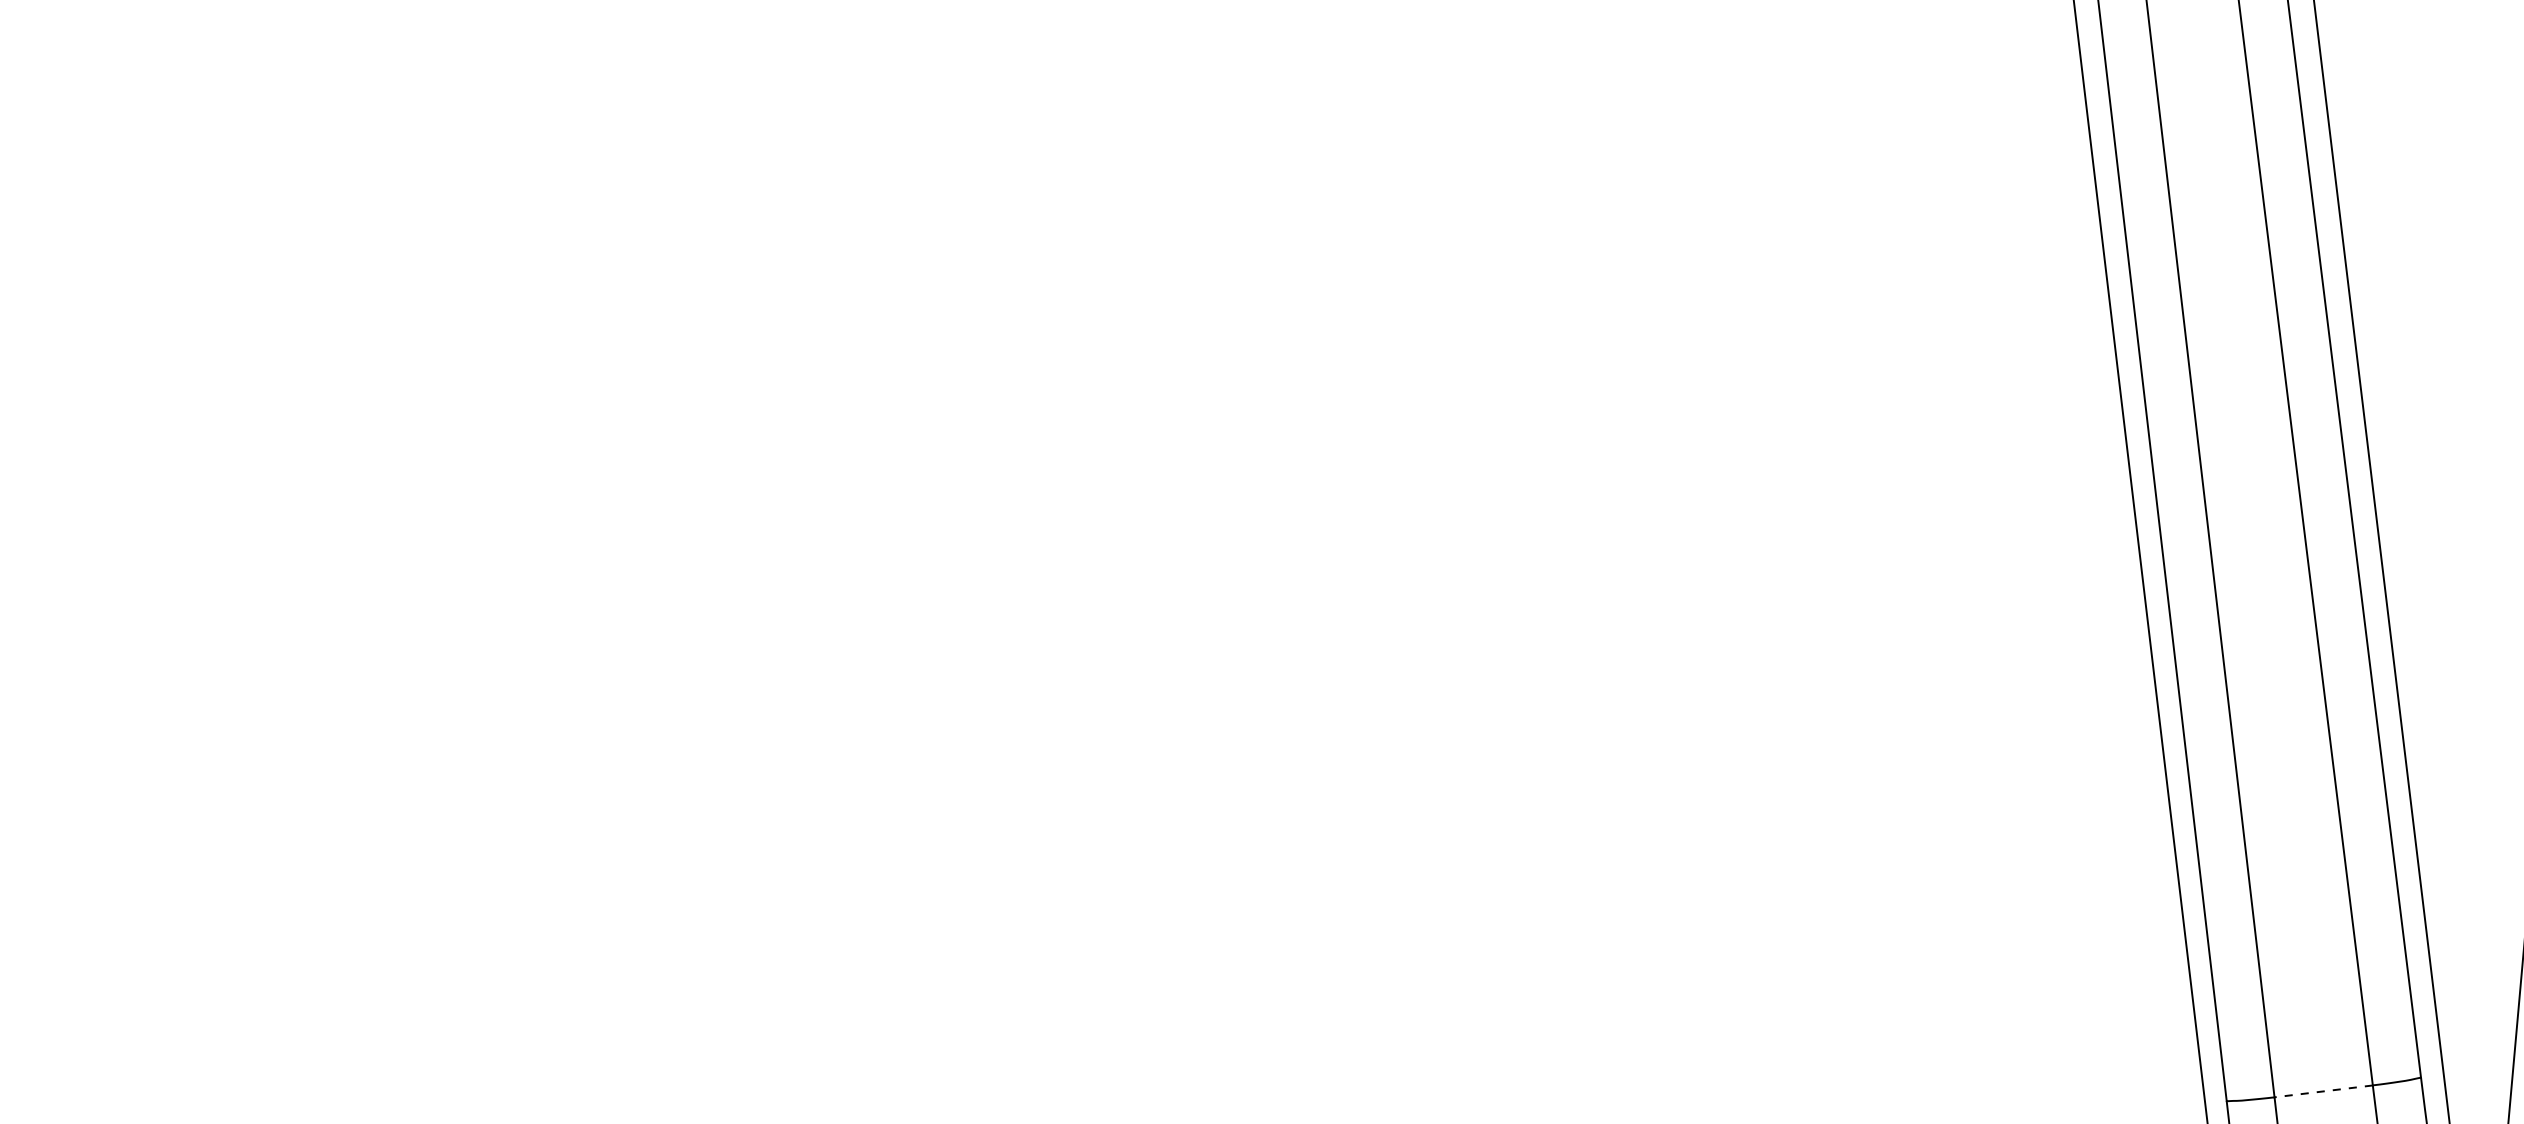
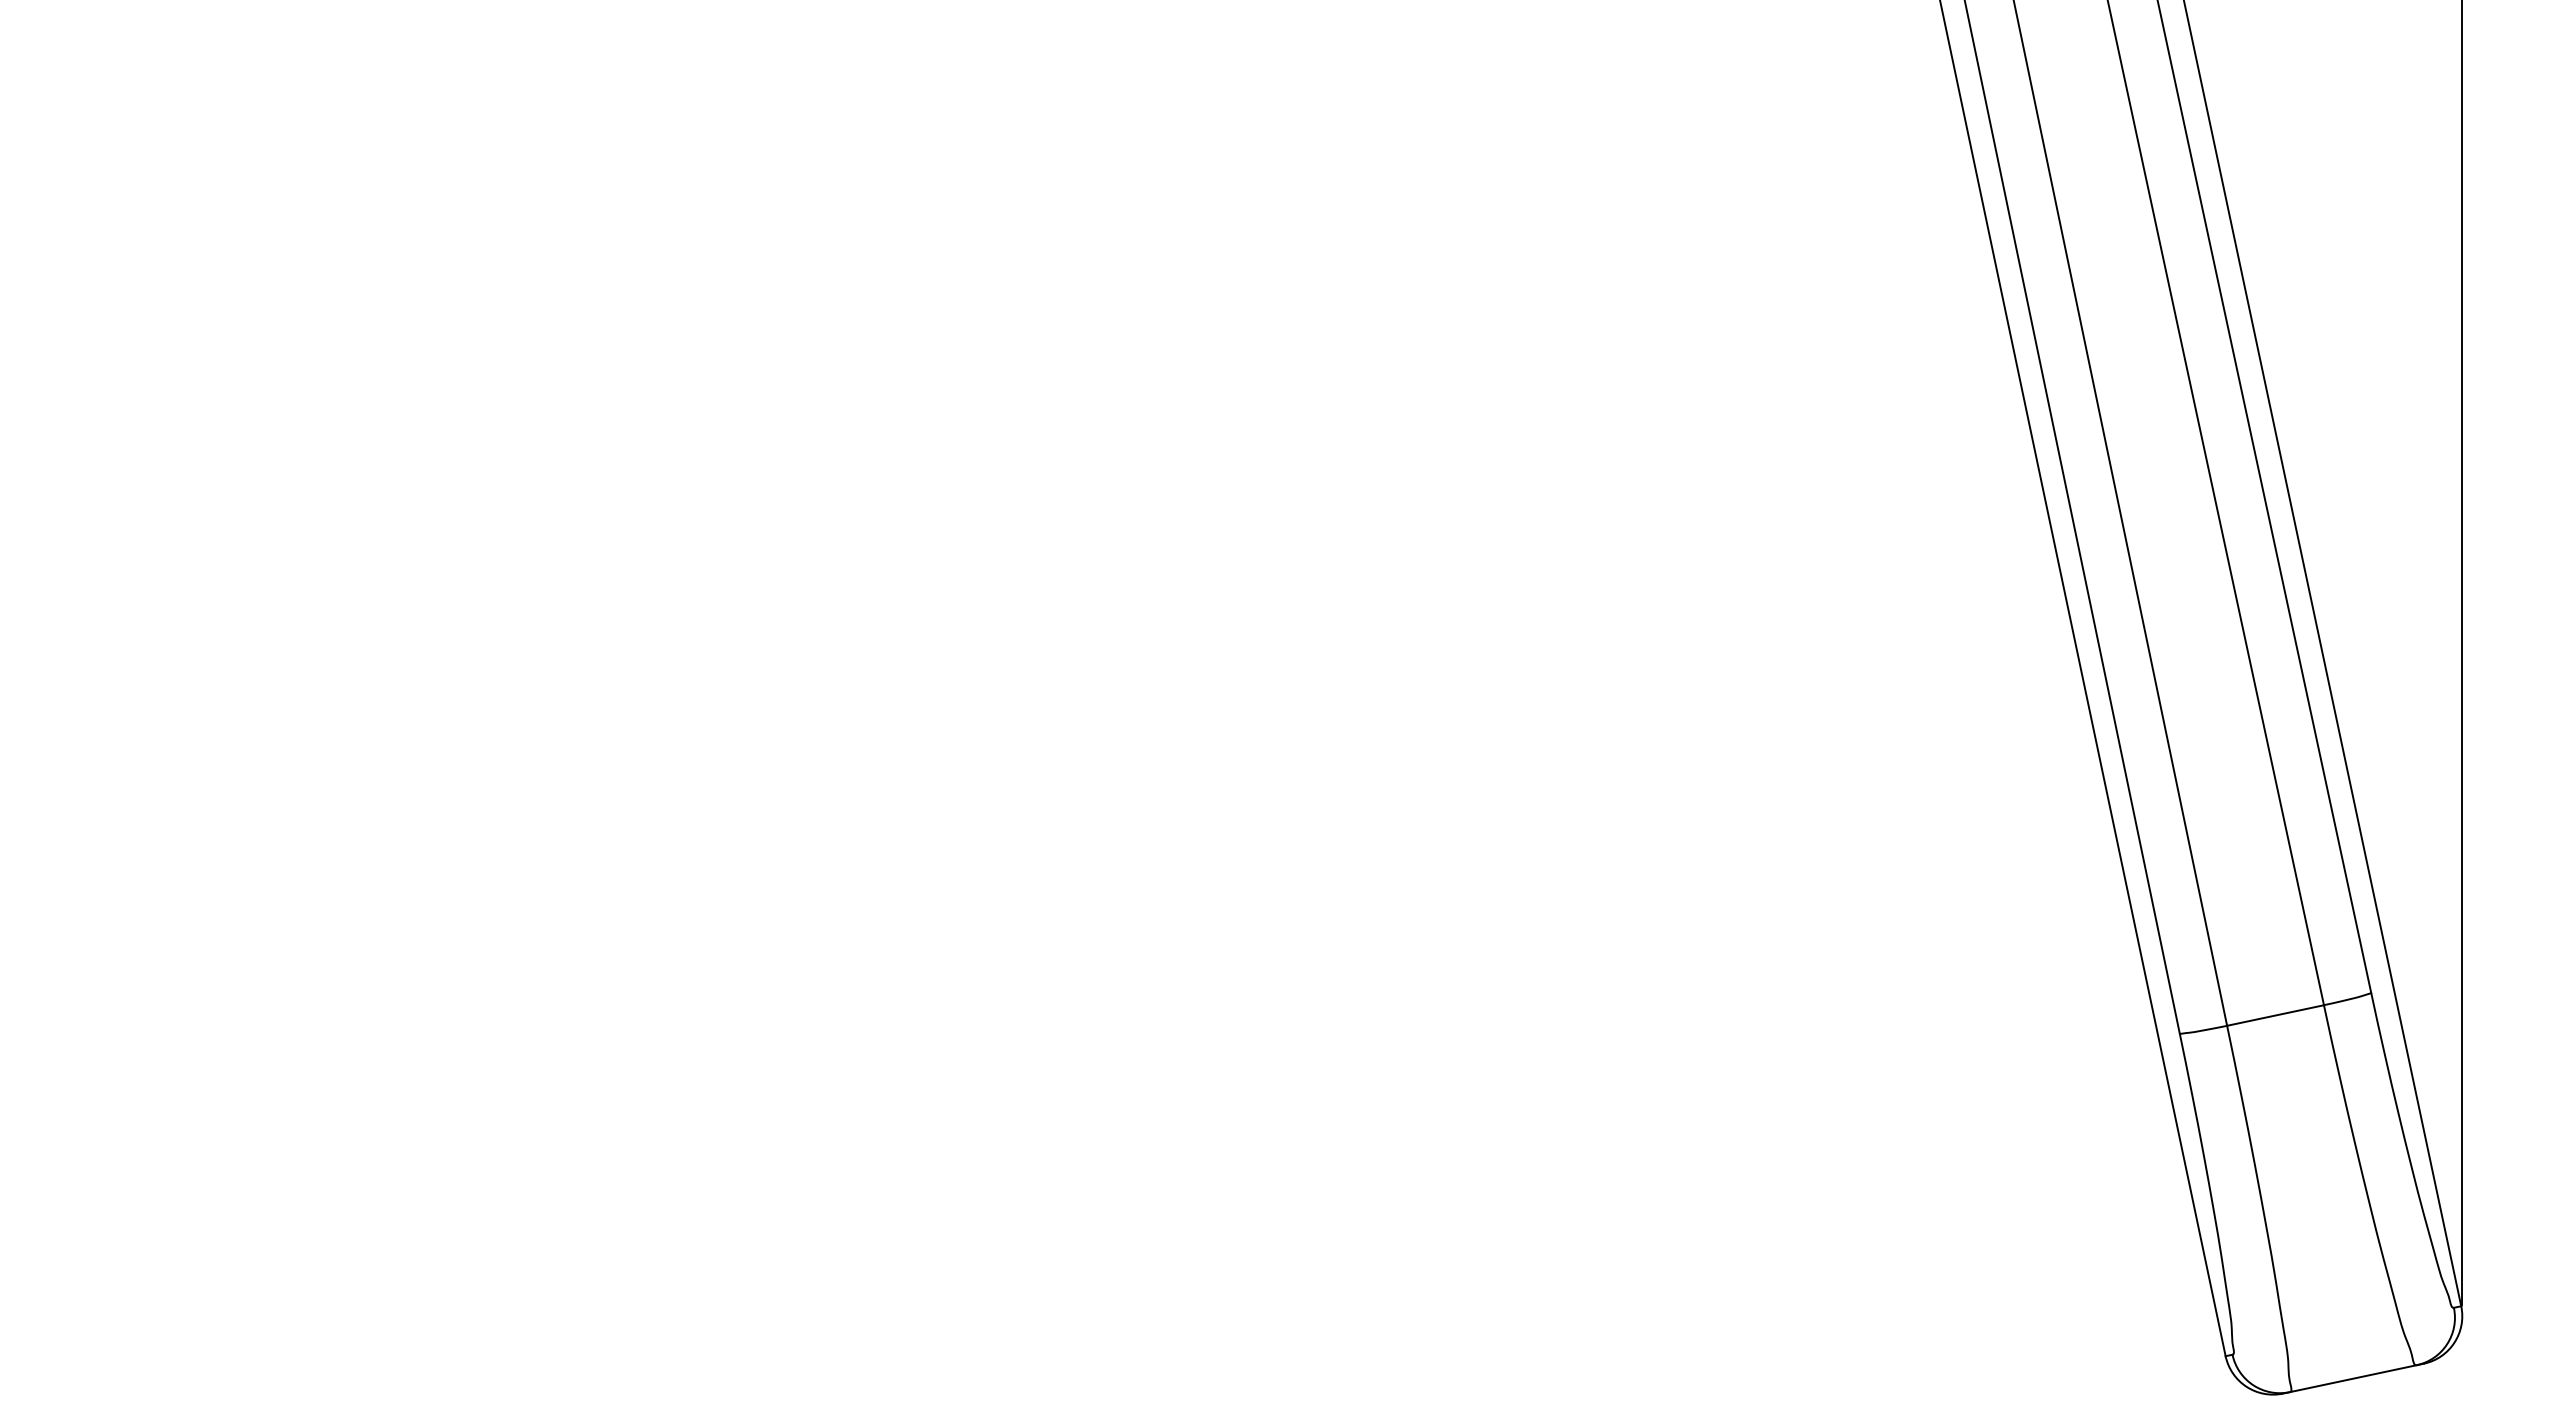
line: (2323, 1091) -> (2275, 1015), dashed -> solid

